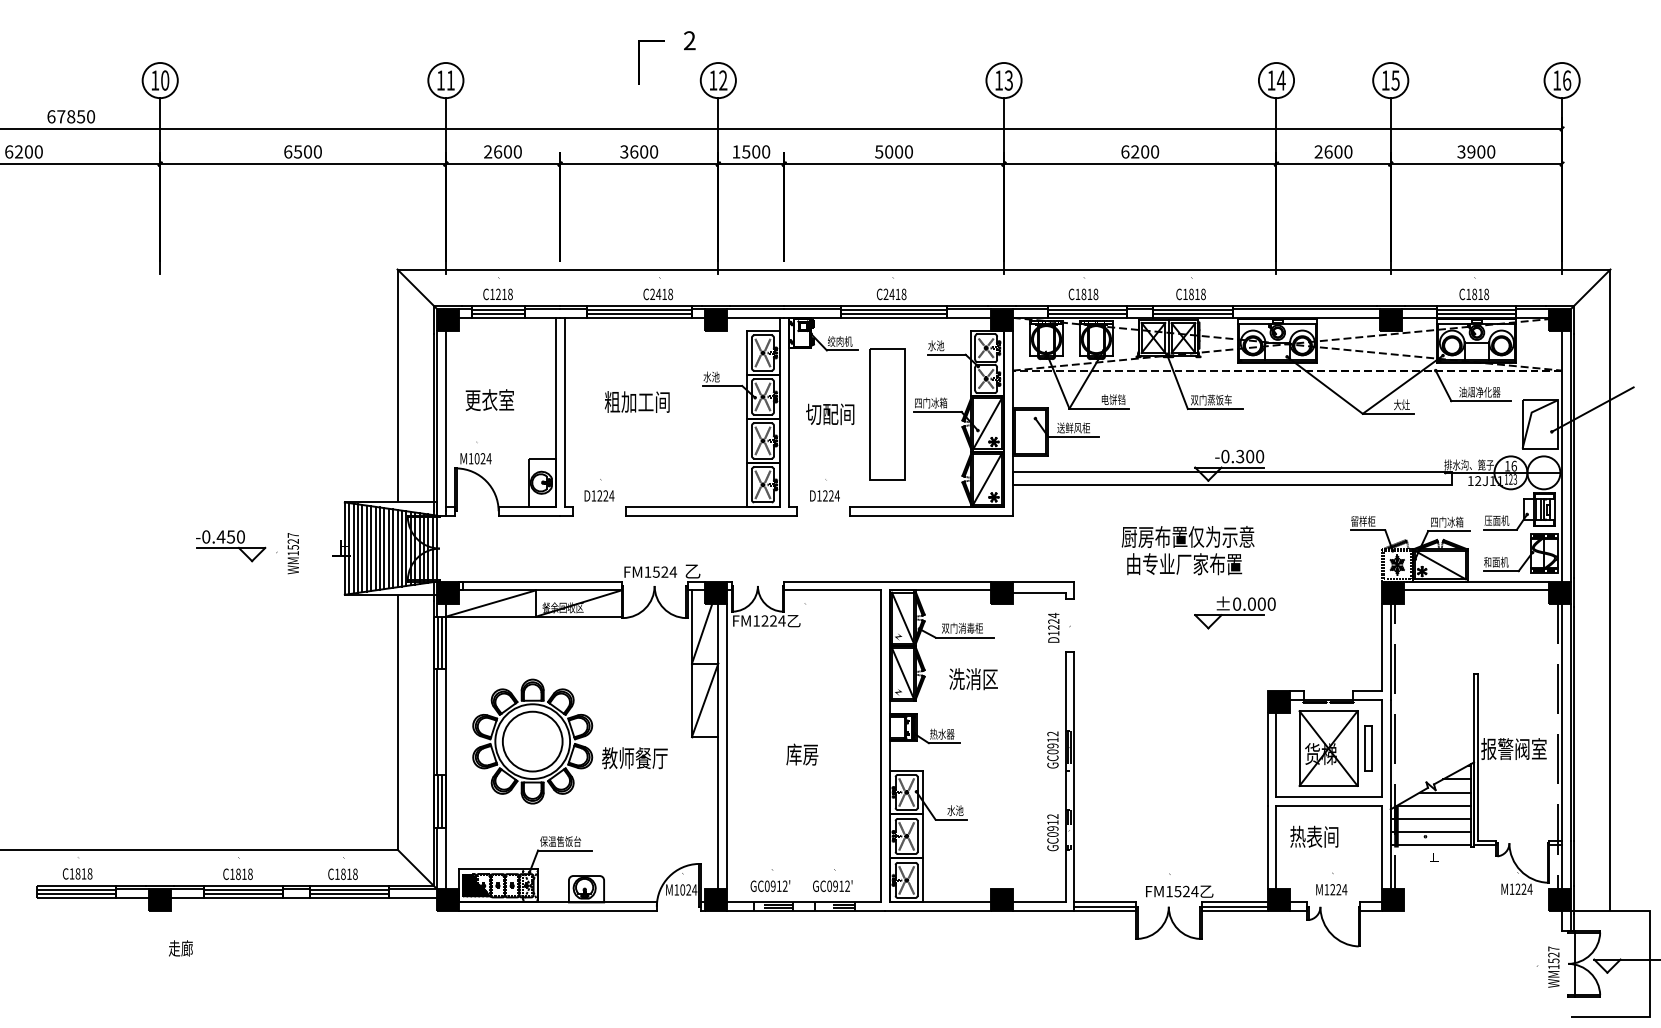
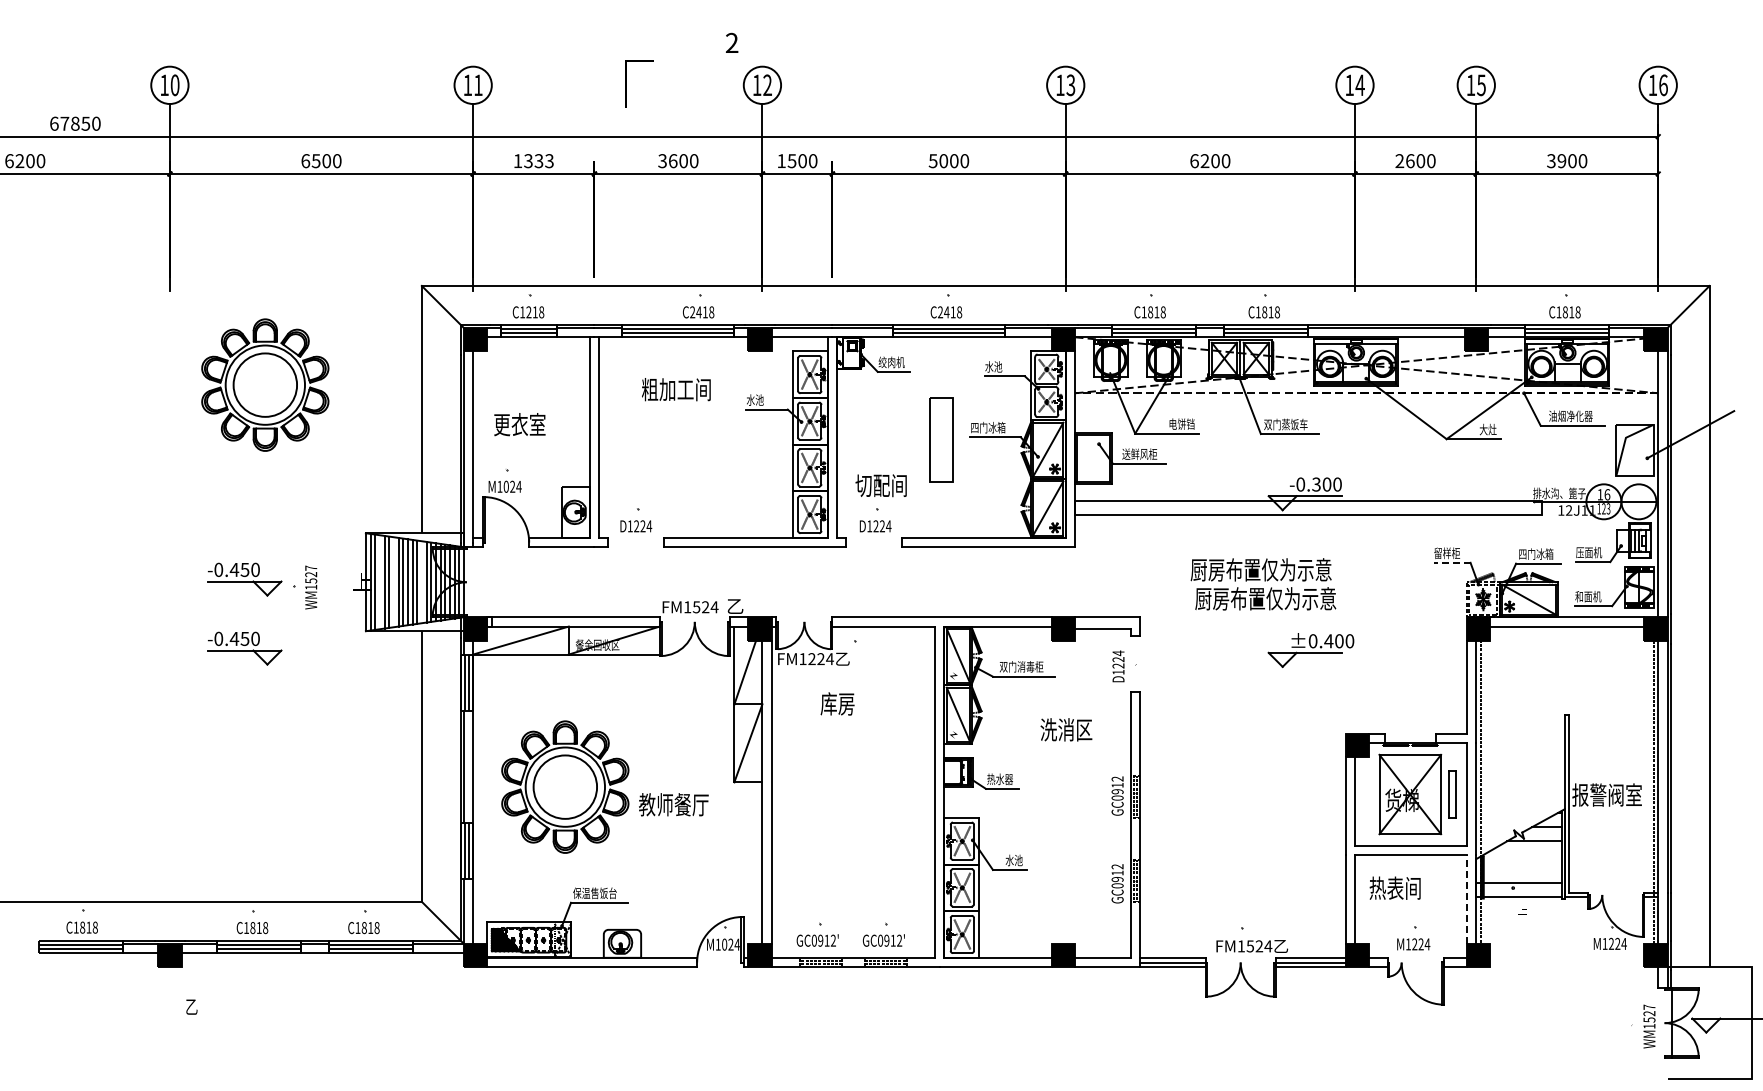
line: (639, 61) -> (626, 83), moved
text: (502, 152) -> (533, 161), 2600 -> 1333
part: (250, 362) -> (265, 384), added
text: (637, 401) -> (676, 389), moved
text: (829, 414) -> (880, 485), moved
part: (887, 414) -> (941, 439), size x0.6
line: (1367, 530) -> (1451, 562), solid -> dashed
line: (357, 548) -> (379, 582), removed
line: (370, 548) -> (393, 582), removed
line: (397, 548) -> (421, 582), removed
text: (1192, 563) -> (1265, 598), 由专业厂家布置 -> 厨房布置仅为示意
text: (1251, 604) -> (1328, 641), ±0.000 -> ±0.400
part: (230, 611) -> (244, 648), added
text: (973, 678) -> (1066, 729), moved
text: (802, 754) -> (837, 703), moved
line: (1434, 805) -> (1522, 855), removed
line: (1430, 819) -> (1518, 869), removed
line: (1381, 847) -> (1466, 899), solid -> dashed
text: (180, 948) -> (191, 1006), 走廊 -> 乙

